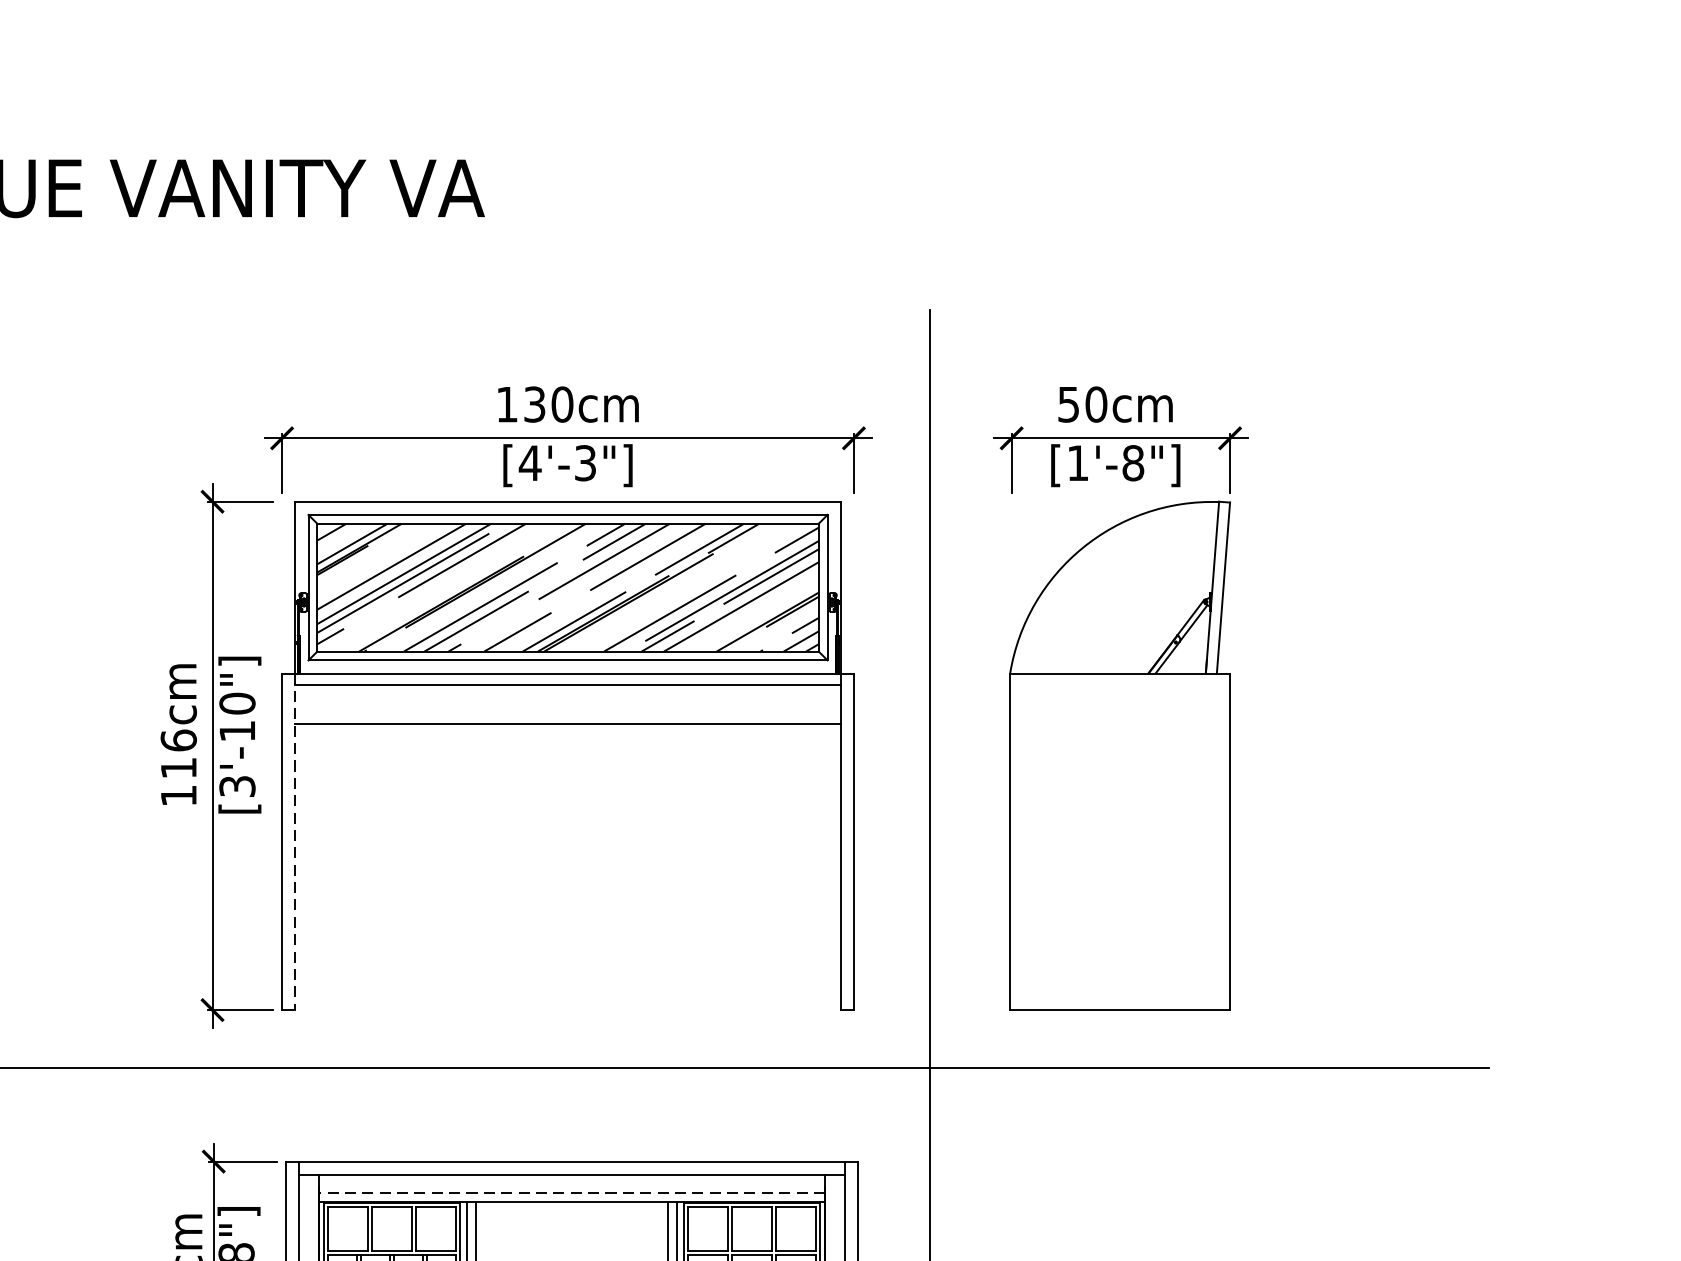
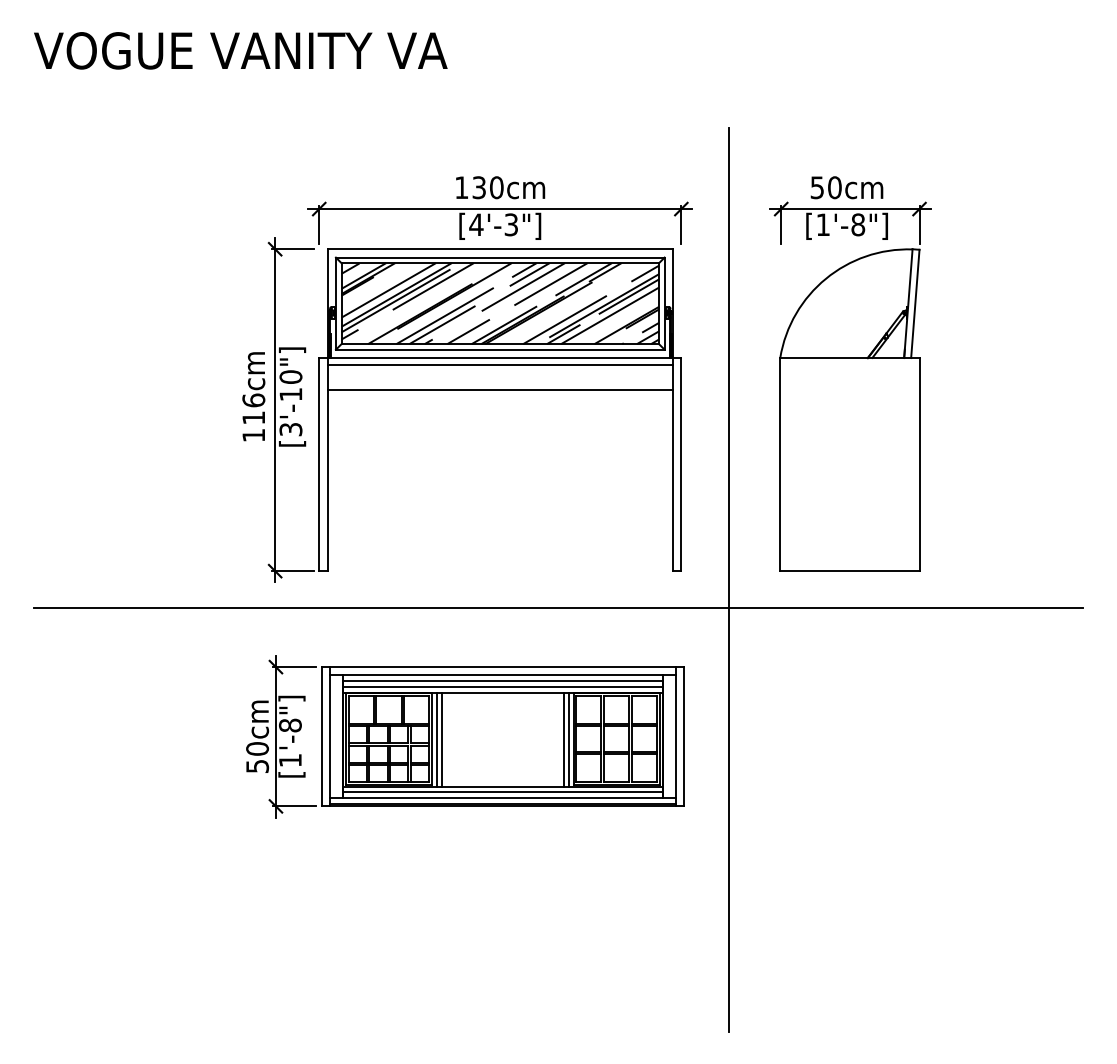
line: (295, 841) -> (327, 464), dashed -> solid
line: (571, 1182) -> (502, 680), added
line: (571, 1193) -> (502, 687), dashed -> solid

